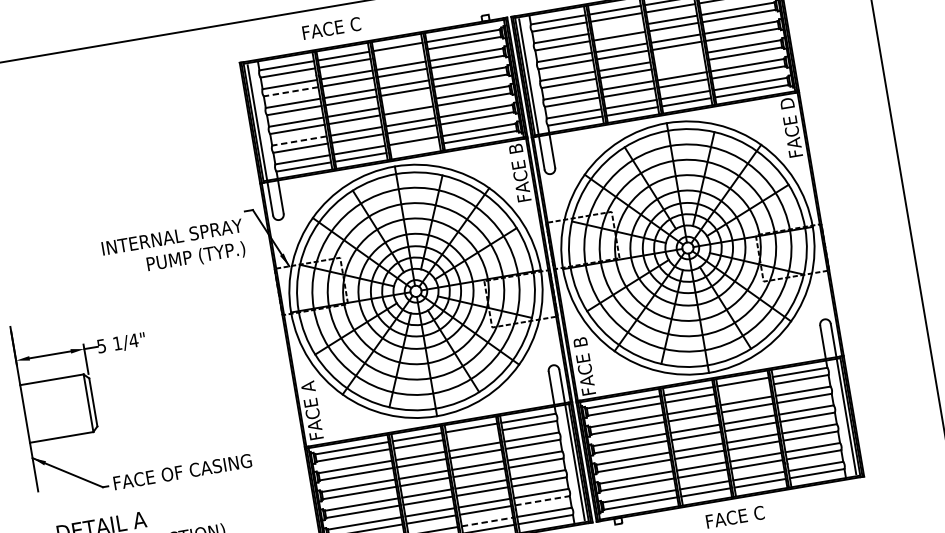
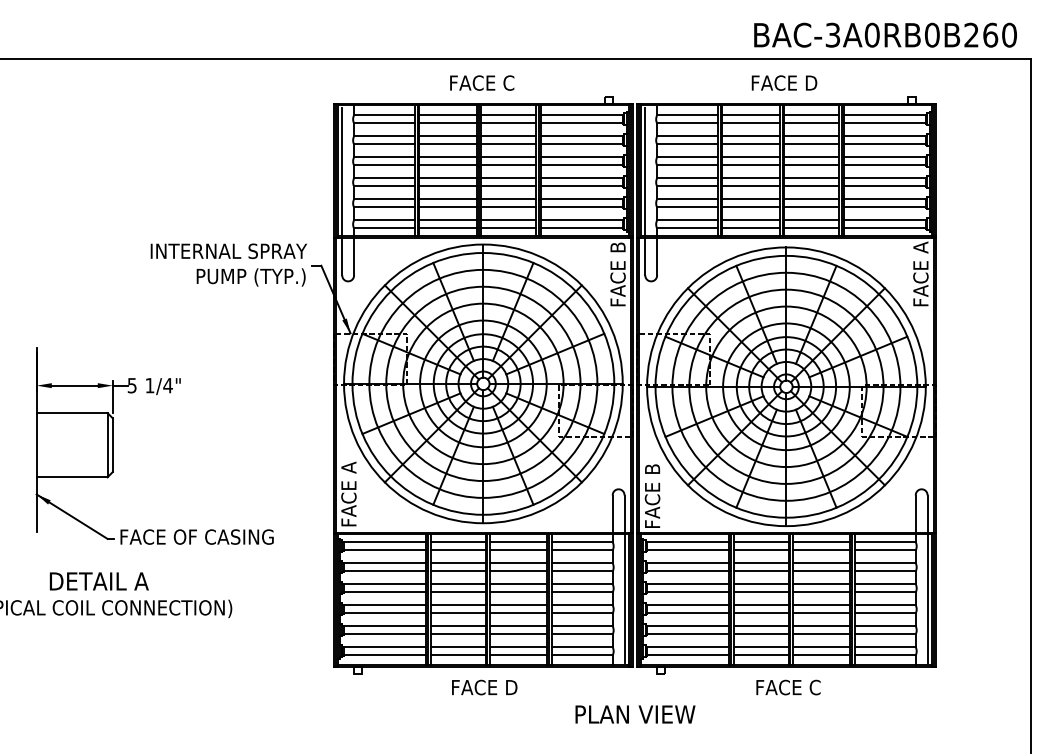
text: (331, 27) -> (482, 82), moved
line: (617, 29) -> (750, 136), added
line: (399, 54) -> (508, 123), added
line: (678, 57) -> (811, 178), added
line: (680, 64) -> (811, 186), added
line: (291, 91) -> (384, 144), dashed -> solid
line: (407, 103) -> (508, 178), added
text: (791, 127) -> (920, 274), FACE D -> FACE A
line: (299, 141) -> (384, 199), dashed -> solid
line: (414, 148) -> (508, 228), added
text: (173, 248) -> (228, 264), moved
line: (744, 389) -> (821, 550), added
line: (472, 435) -> (518, 550), added
line: (542, 500) -> (582, 634), dashed -> solid
line: (487, 522) -> (518, 647), dashed -> solid

